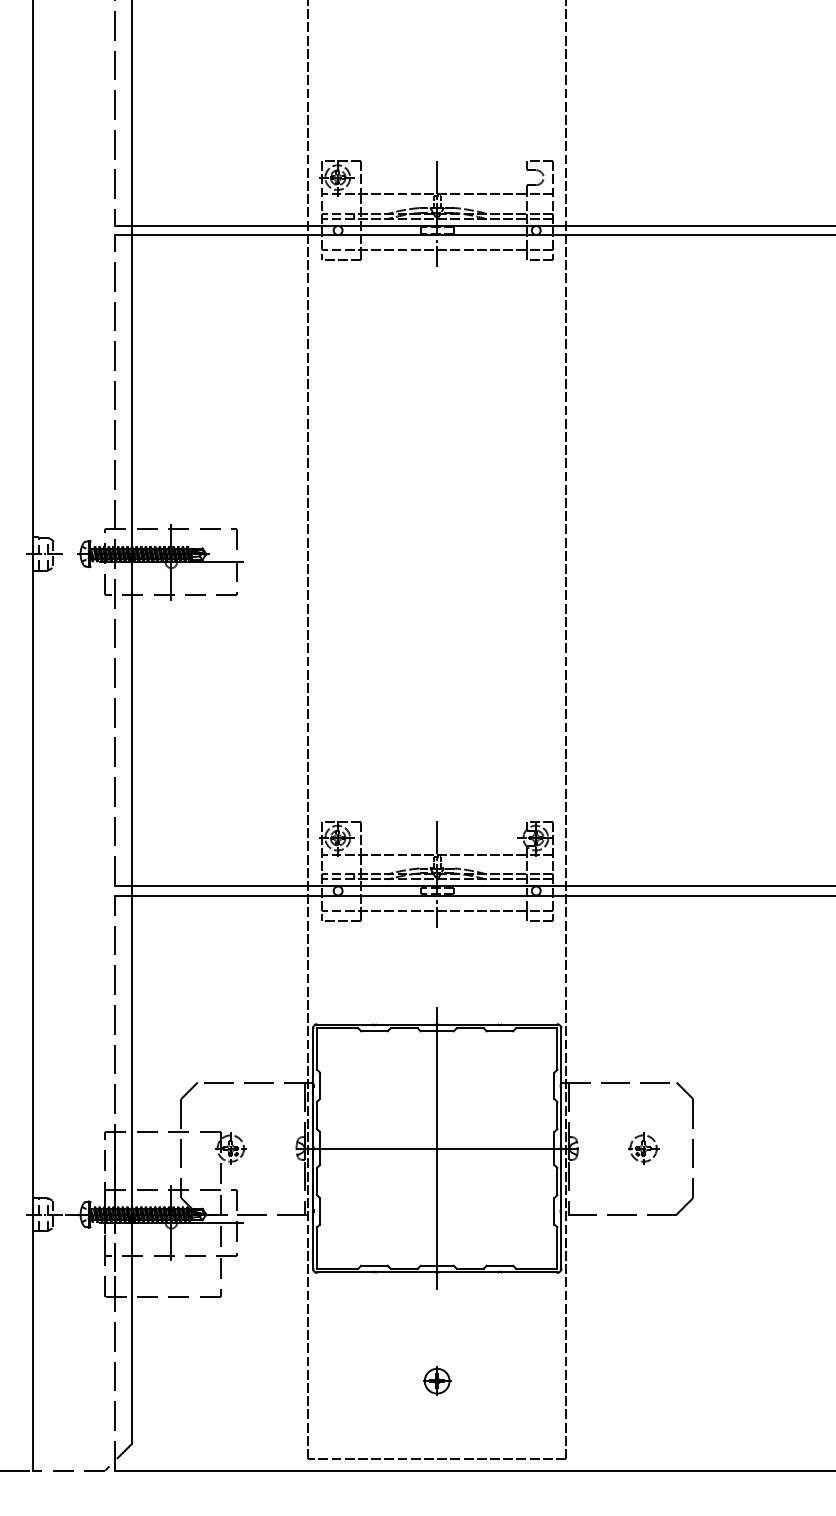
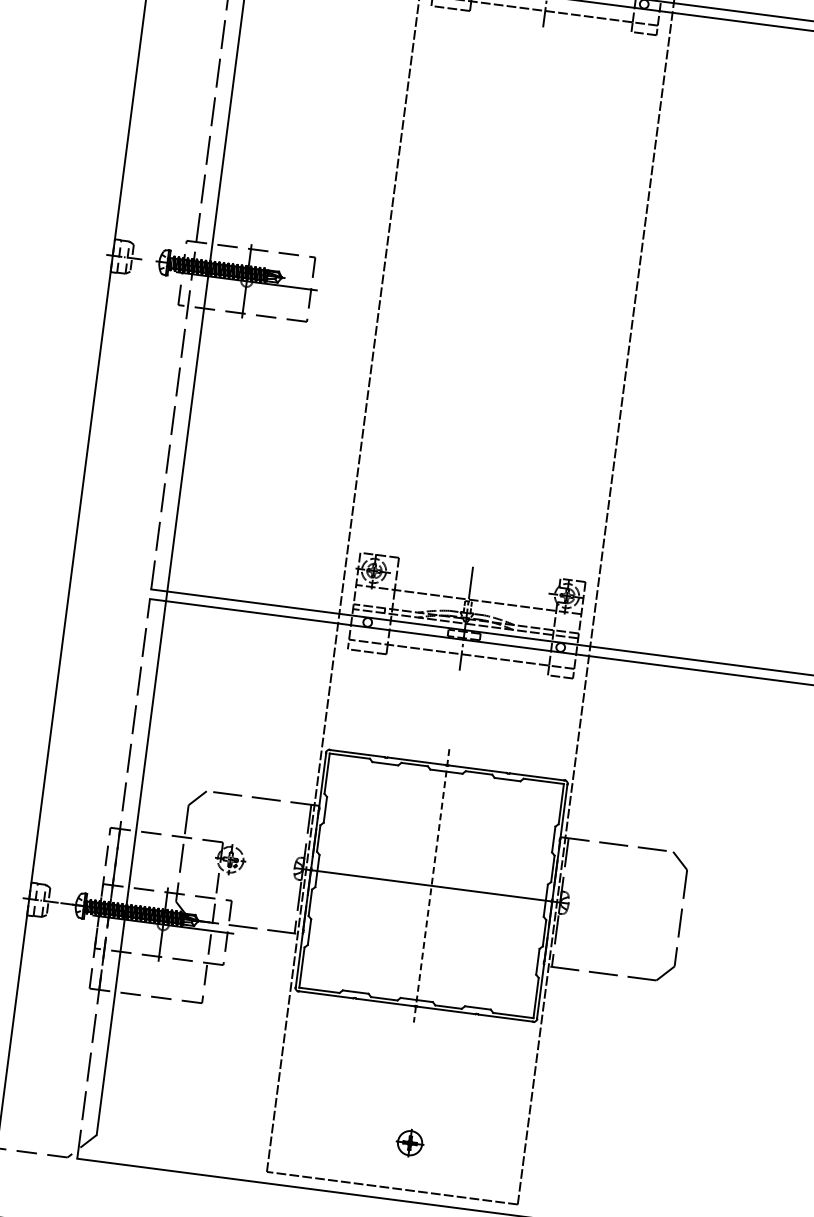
part: (643, 1148) -> (632, 911), removed
line: (437, 1149) -> (431, 886), solid -> dashed
part: (437, 1380) -> (410, 1142), moved

